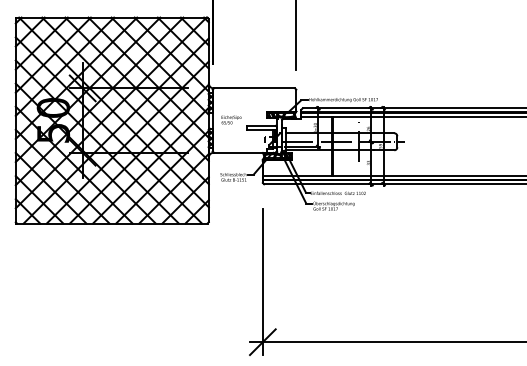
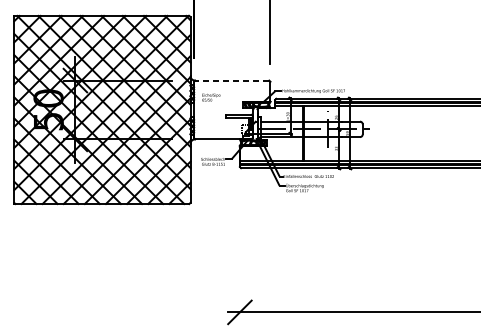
line: (254, 88) -> (232, 80), solid -> dashed
text: (231, 119) -> (211, 97), moved
line: (262, 281) -> (239, 256), removed

